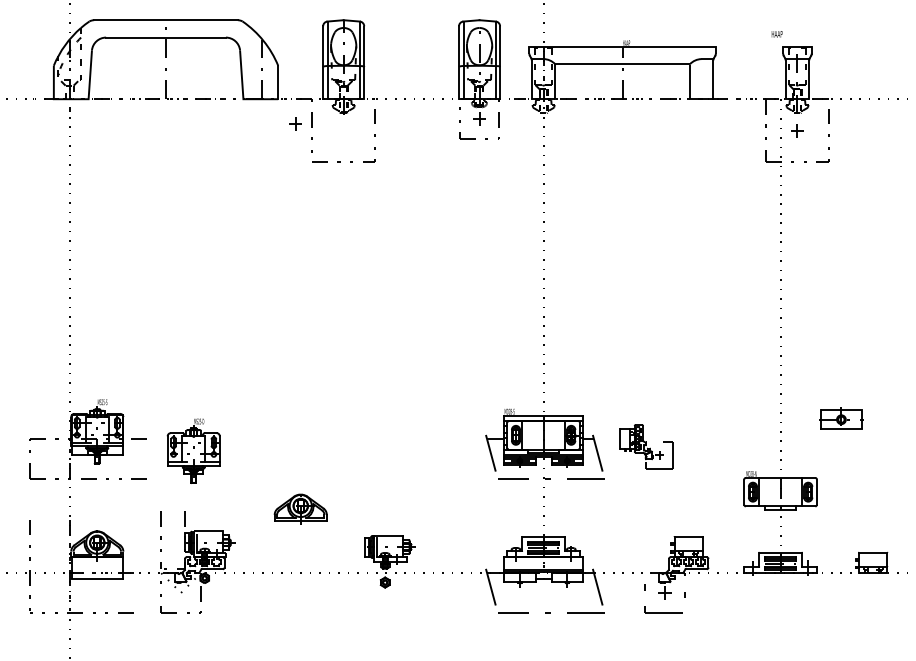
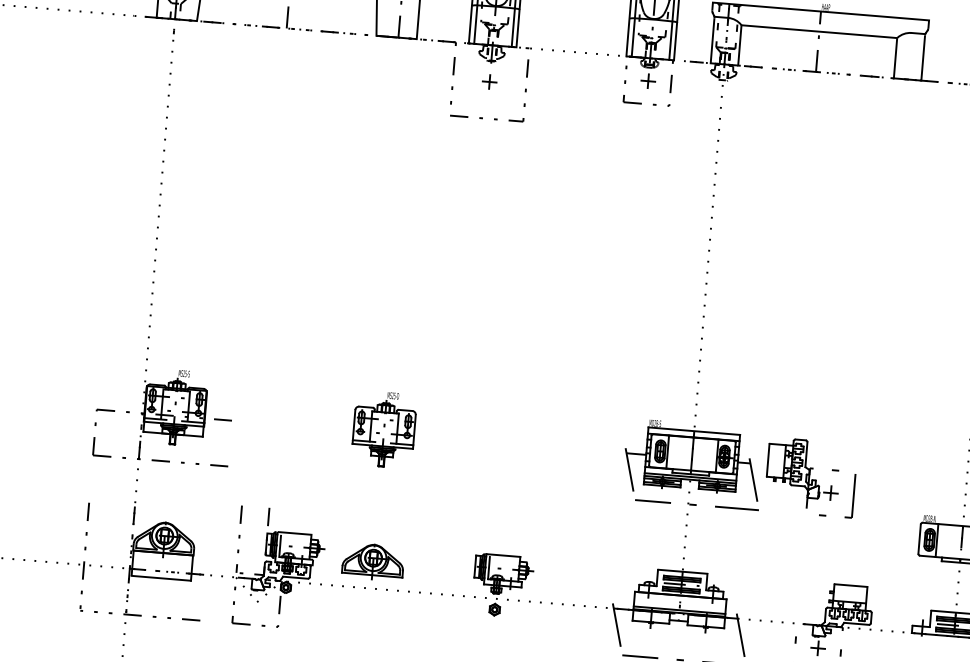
part: (295, 123) -> (489, 81), moved
part: (646, 446) -> (810, 476), size x1.43
part: (193, 450) -> (383, 428), moved
part: (300, 508) -> (373, 561), moved

